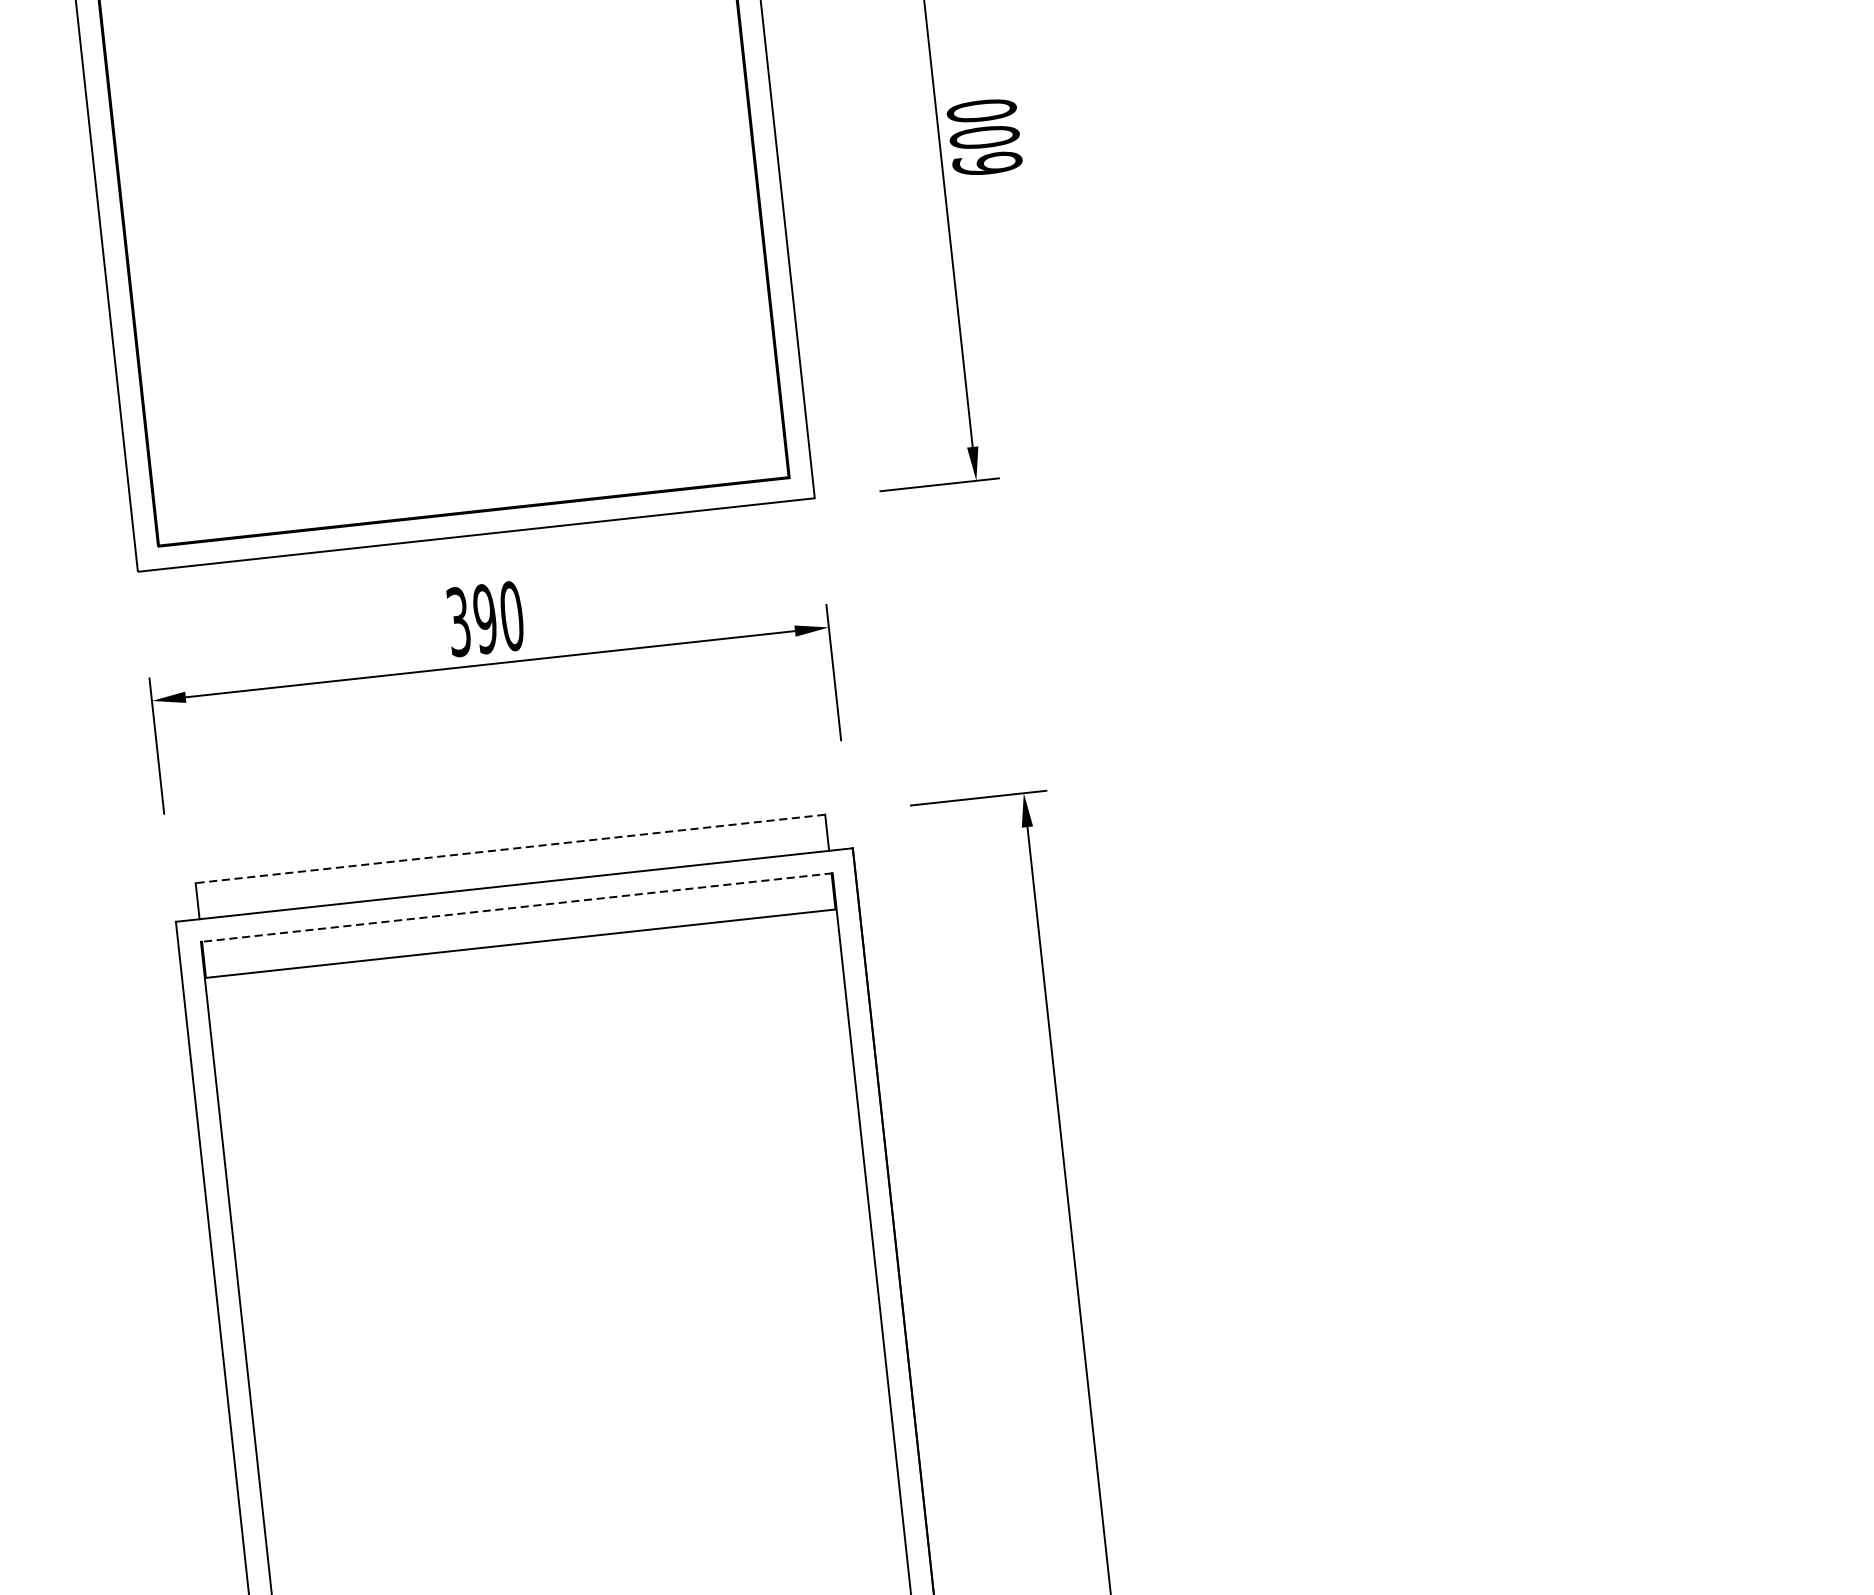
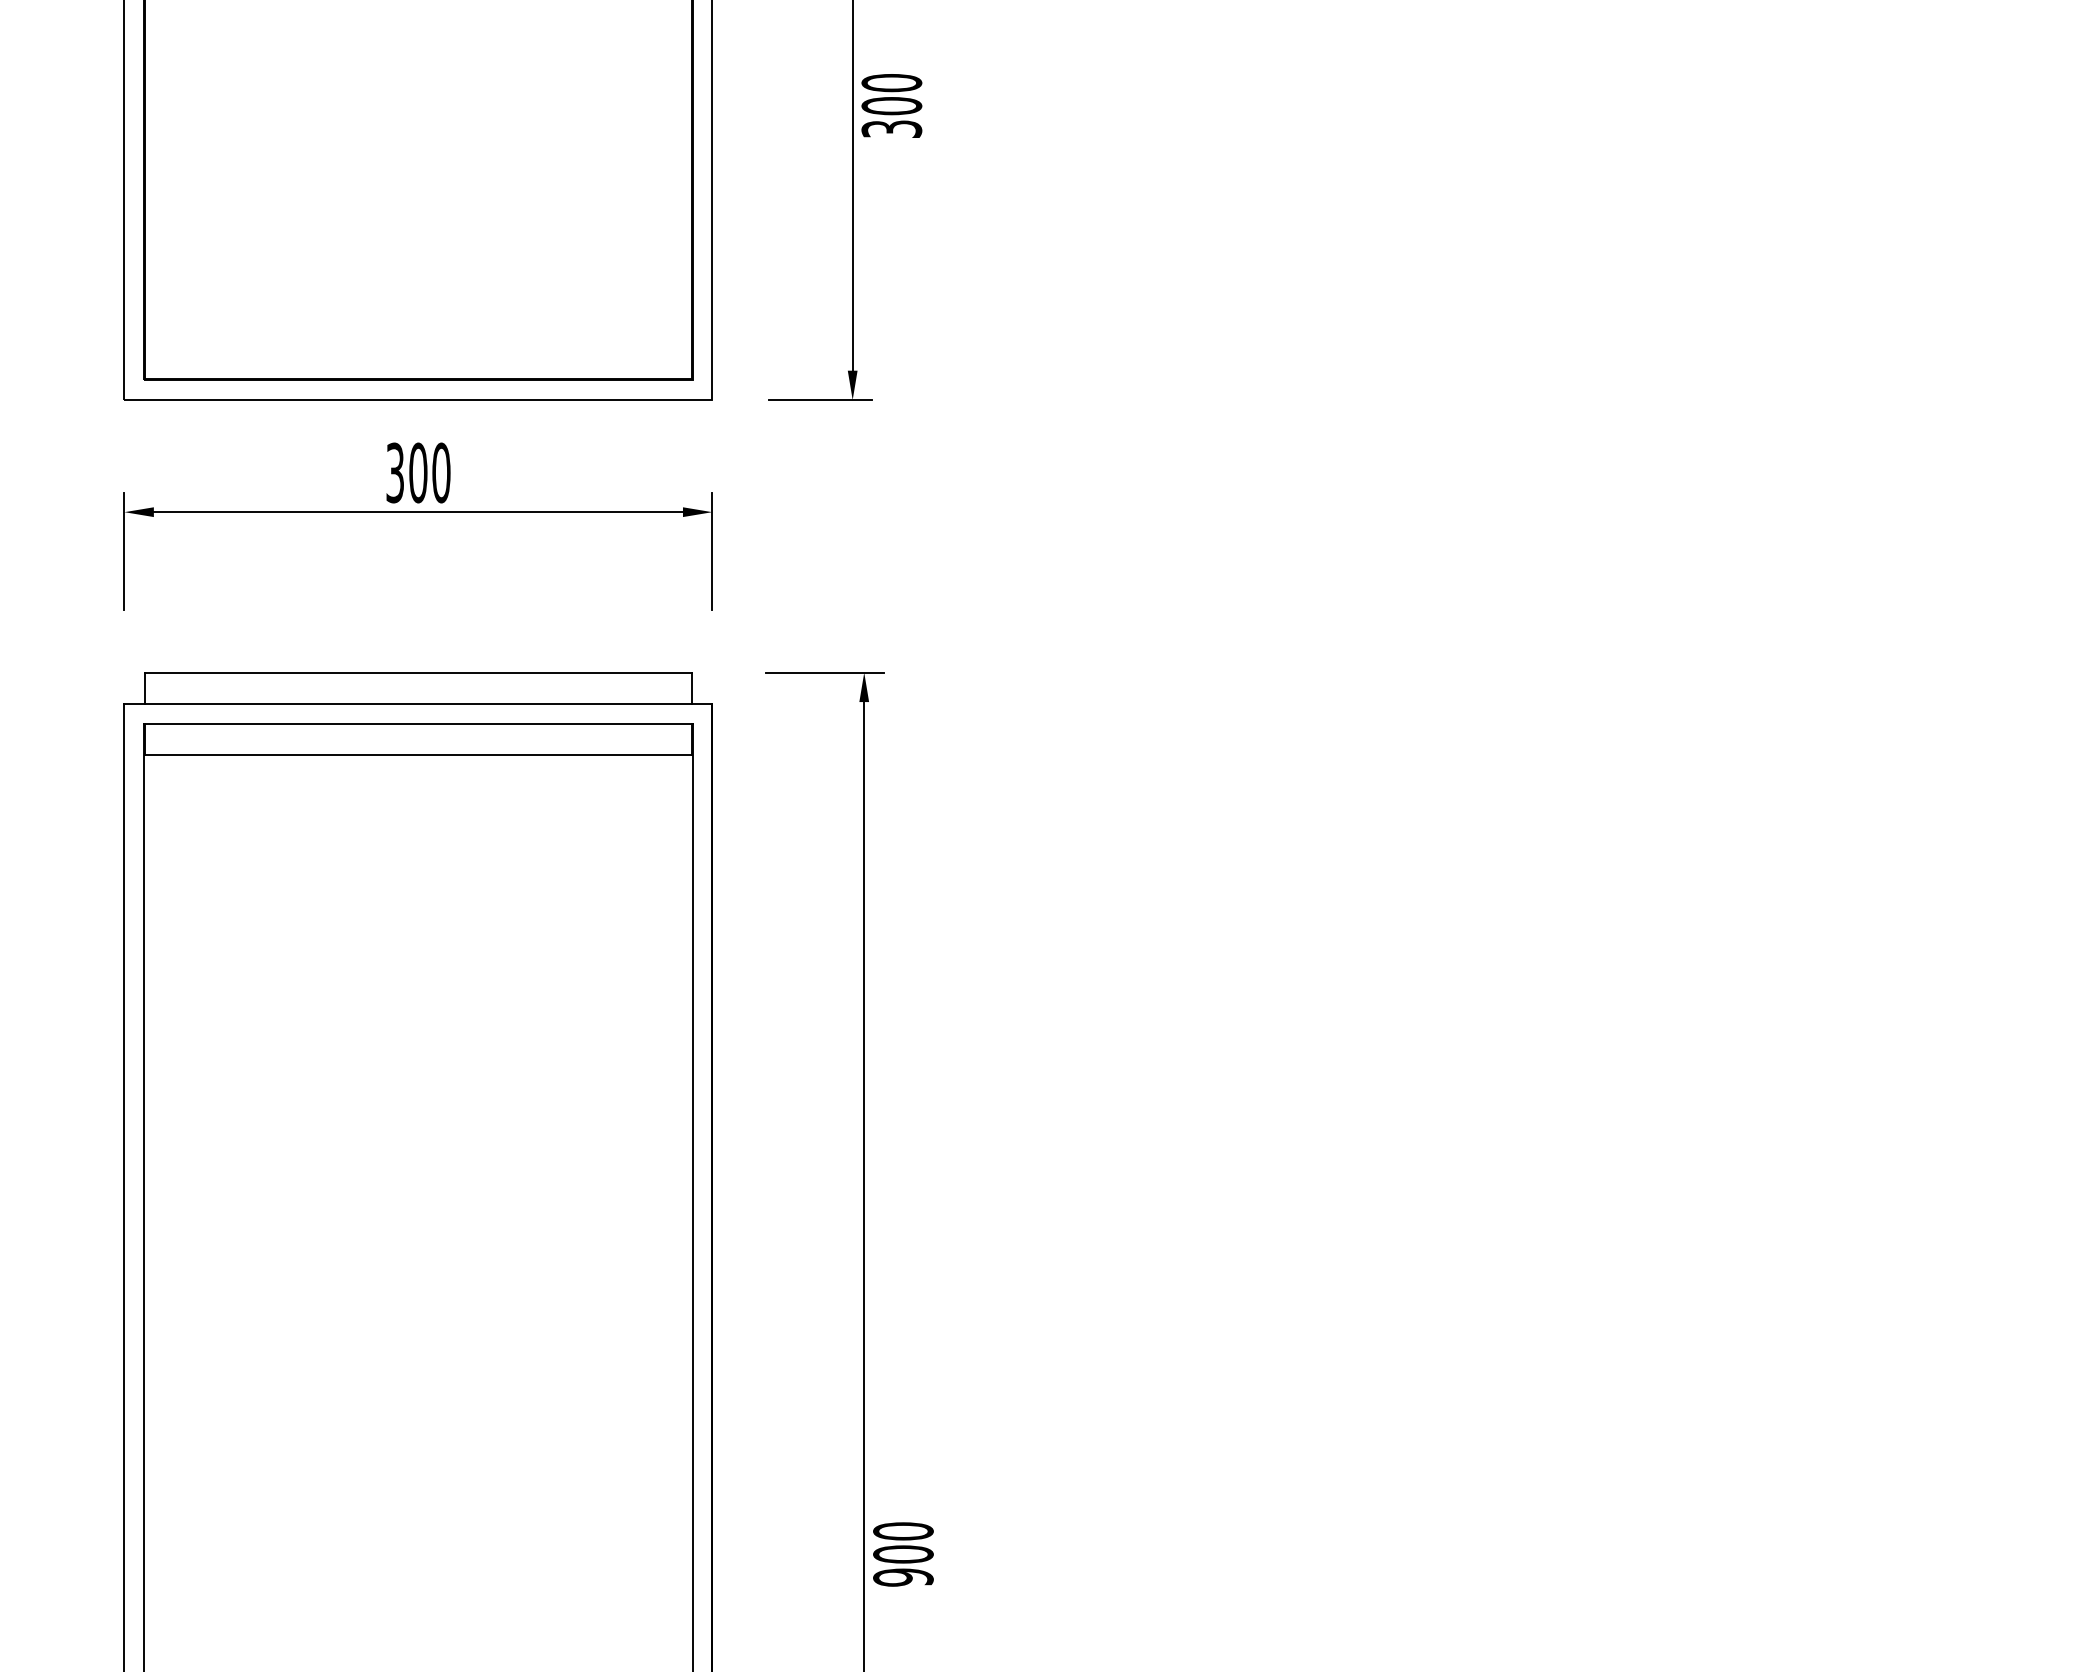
text: (987, 164) -> (891, 129), 600 -> 300
text: (485, 618) -> (418, 472), 390 -> 300
line: (509, 848) -> (417, 672), dashed -> solid
line: (515, 907) -> (417, 723), dashed -> solid

